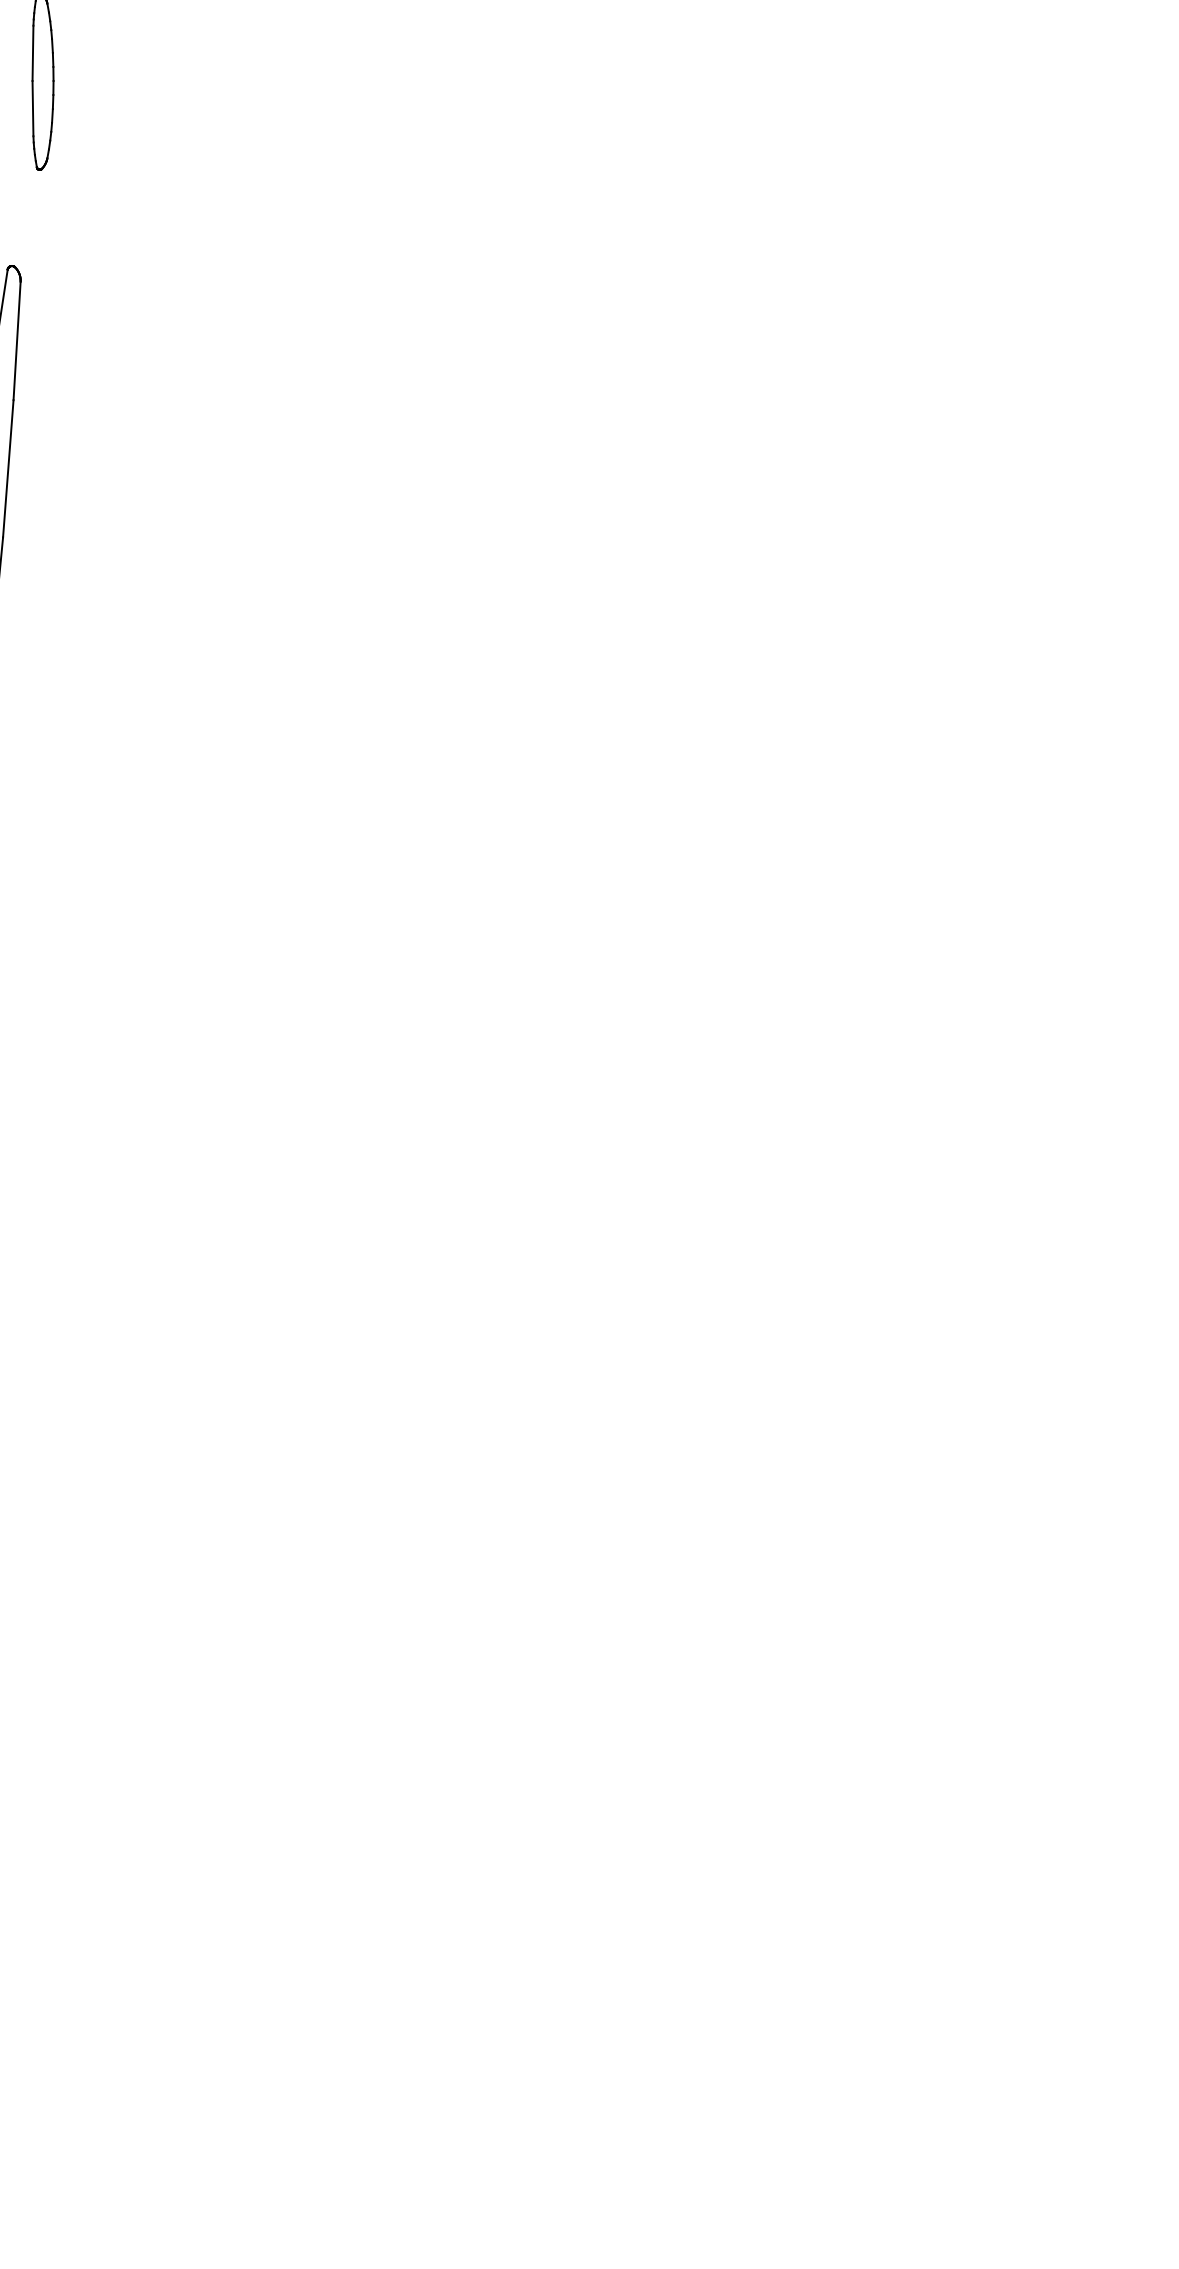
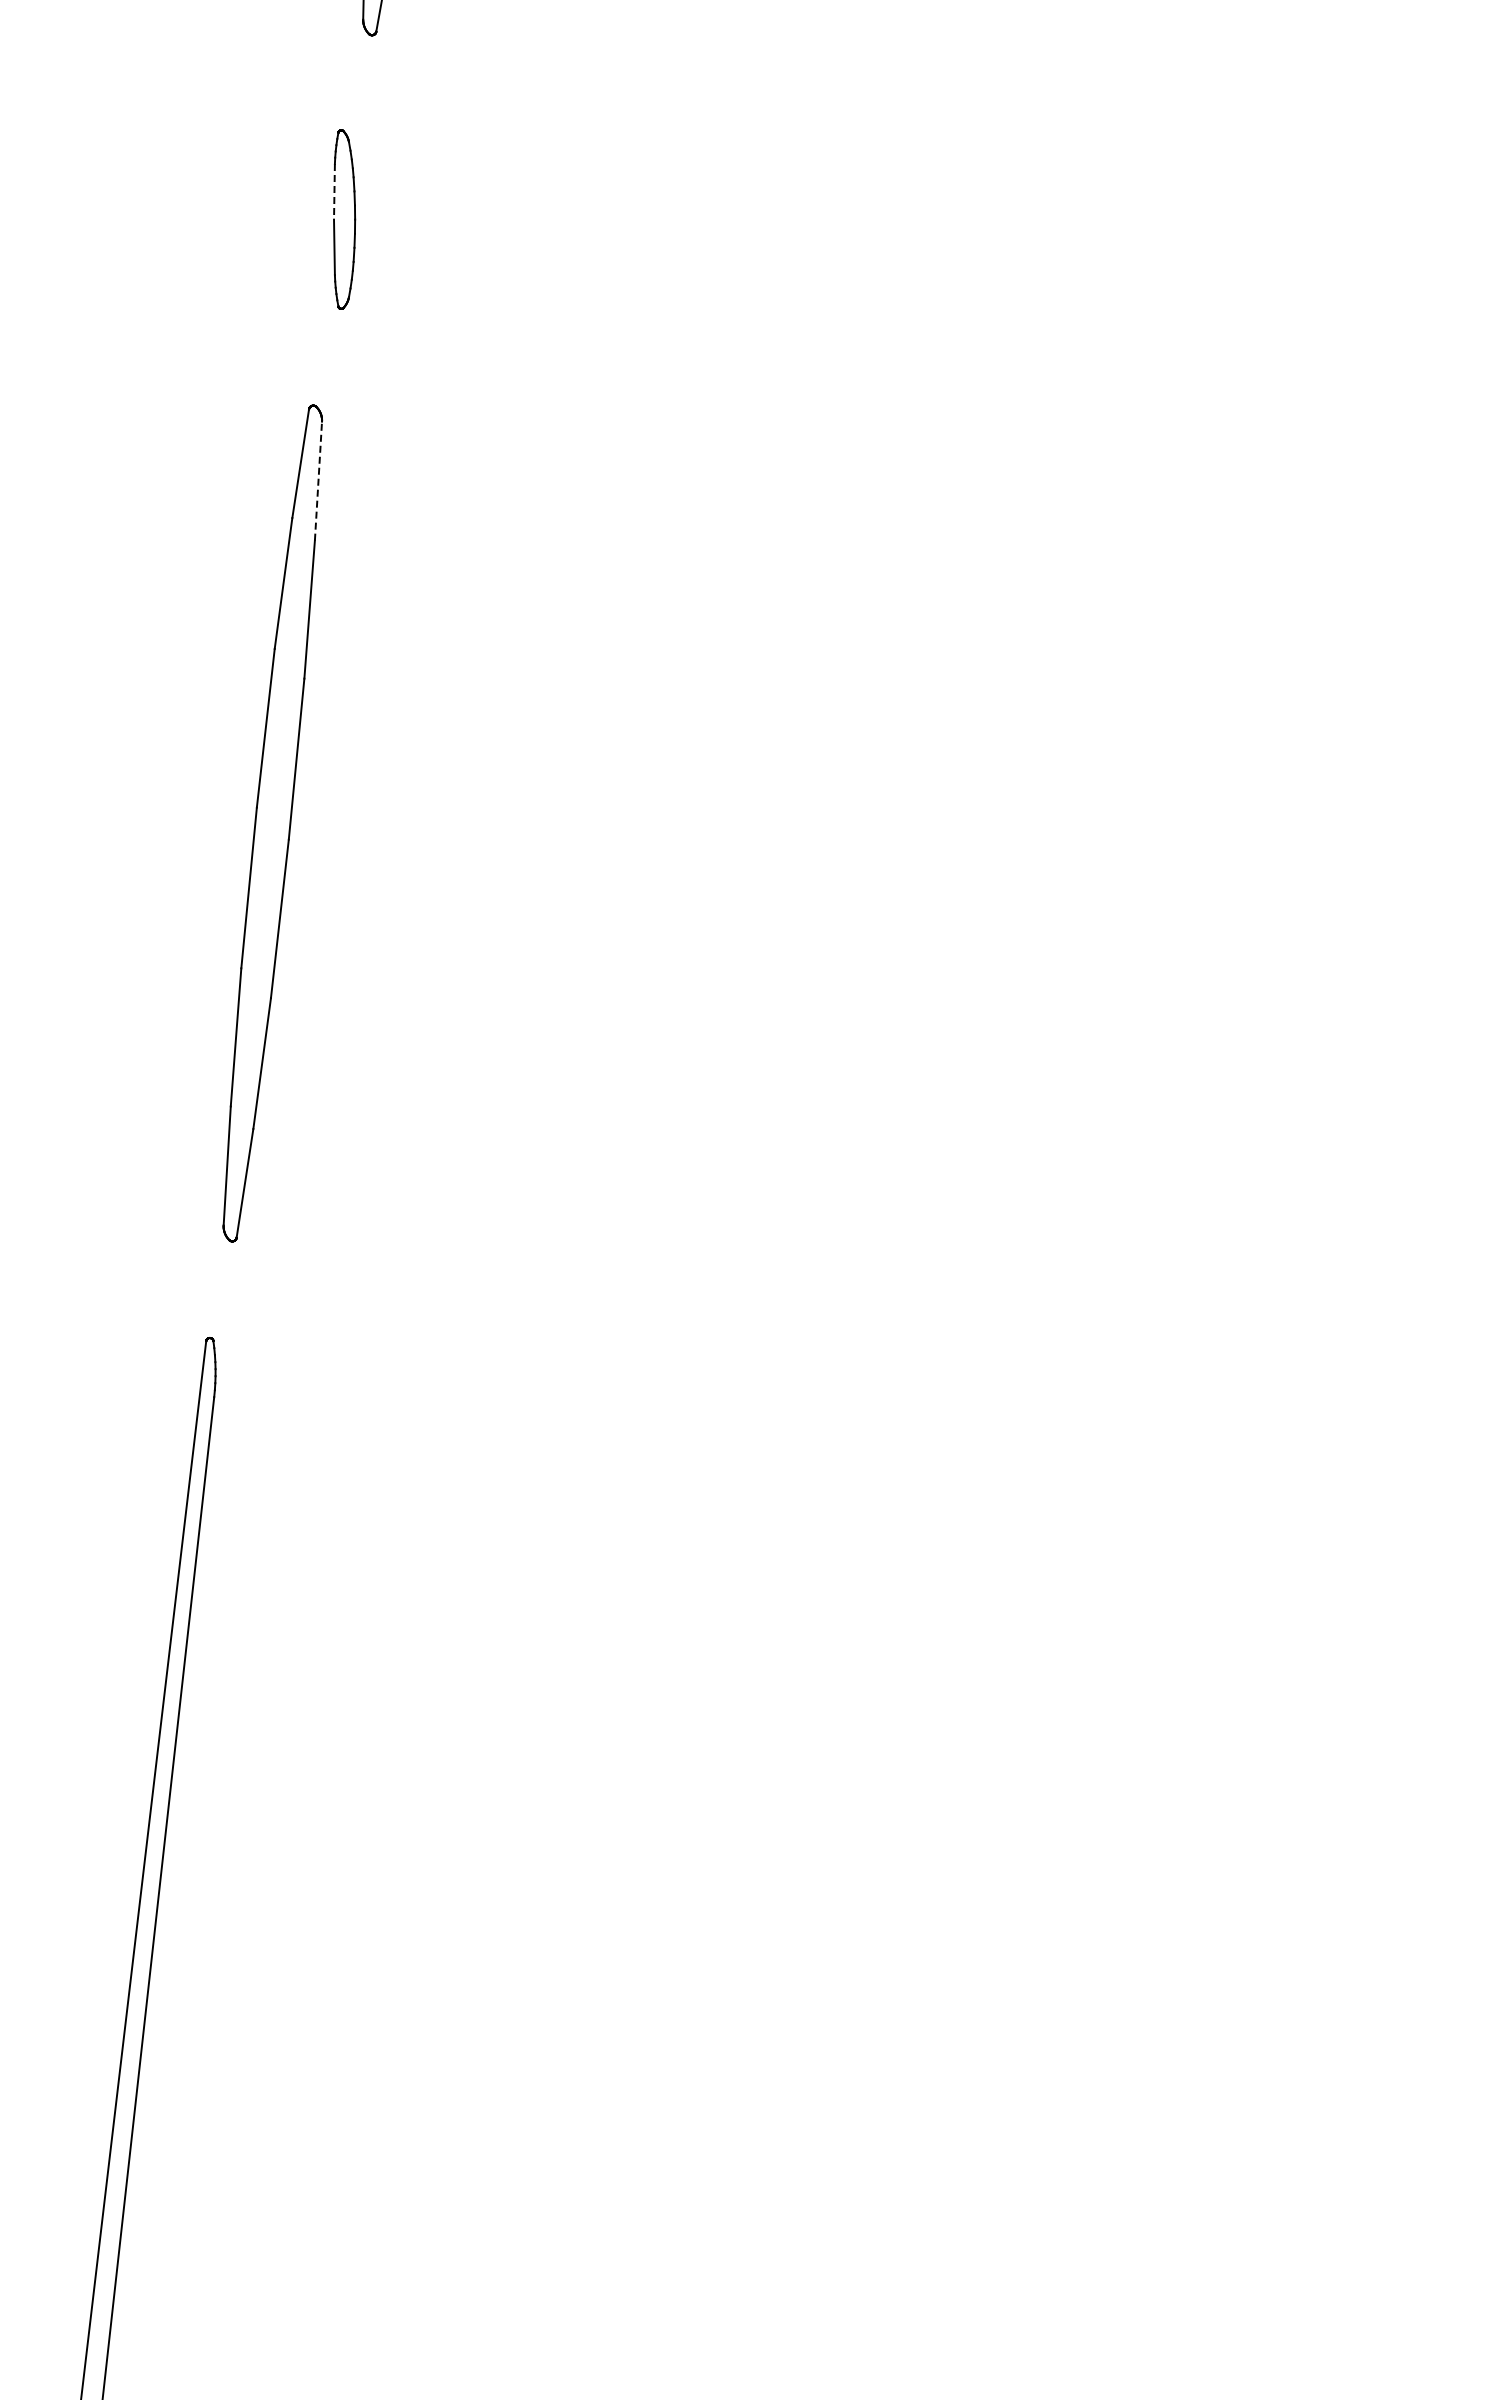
line: (33, 53) -> (334, 191), solid -> dashed
line: (17, 341) -> (318, 481), solid -> dashed

